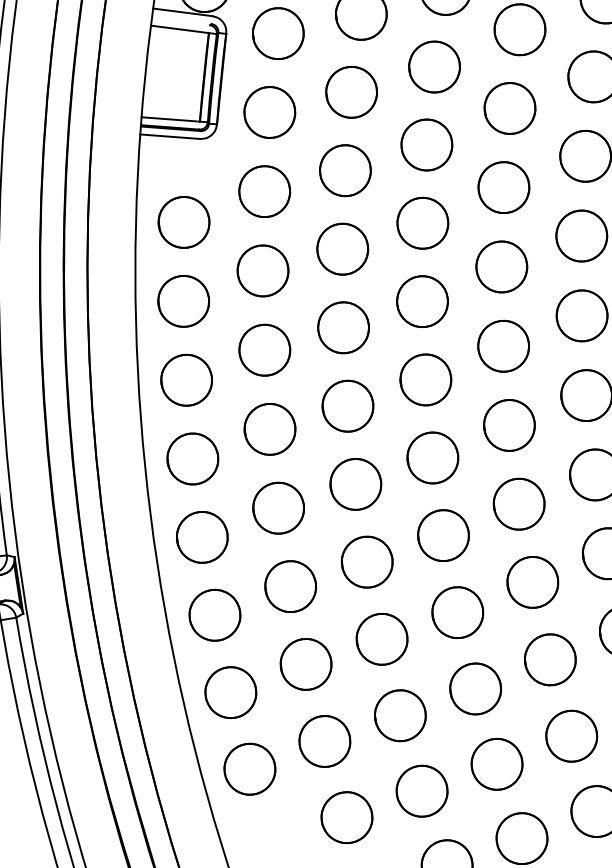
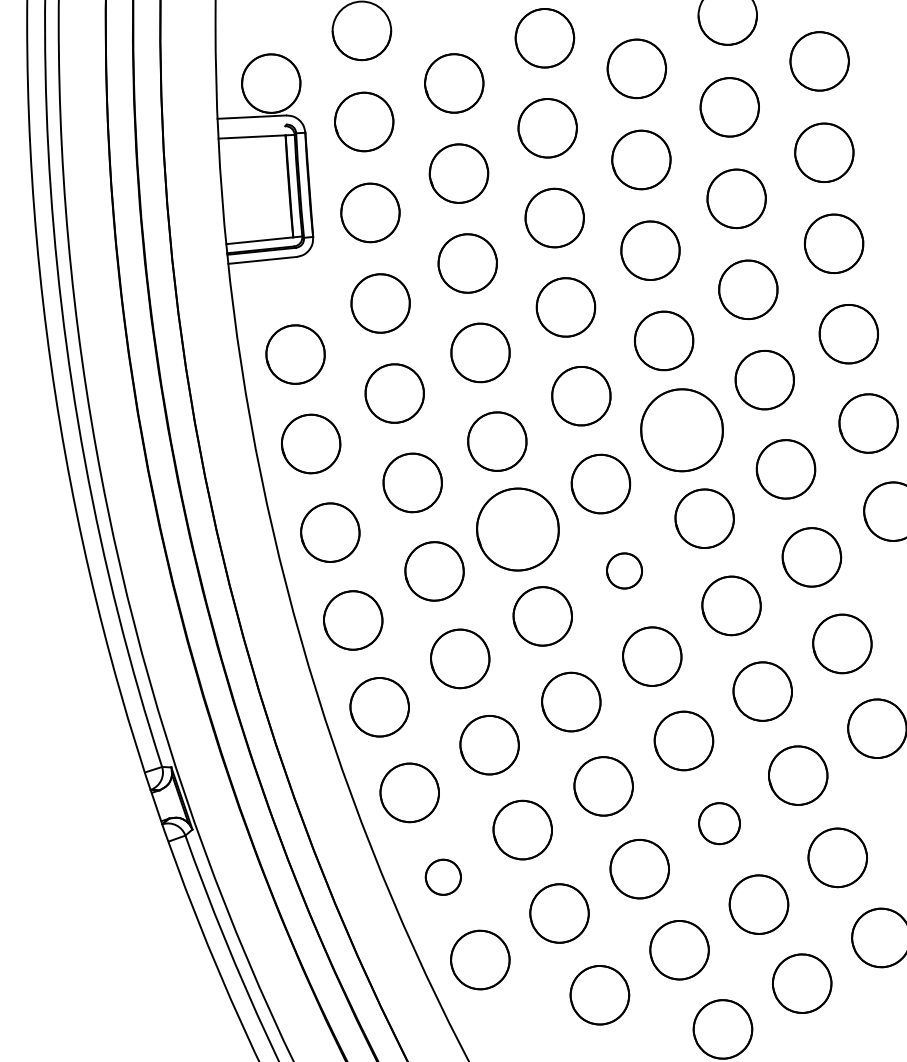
circle: (503, 346) -> (682, 430), size x1.4
circle: (348, 406) -> (518, 529), size x1.4
part: (432, 457) -> (624, 570), size x0.6
circle: (475, 688) -> (719, 823), size x0.7
circle: (230, 692) -> (443, 877), size x0.6

